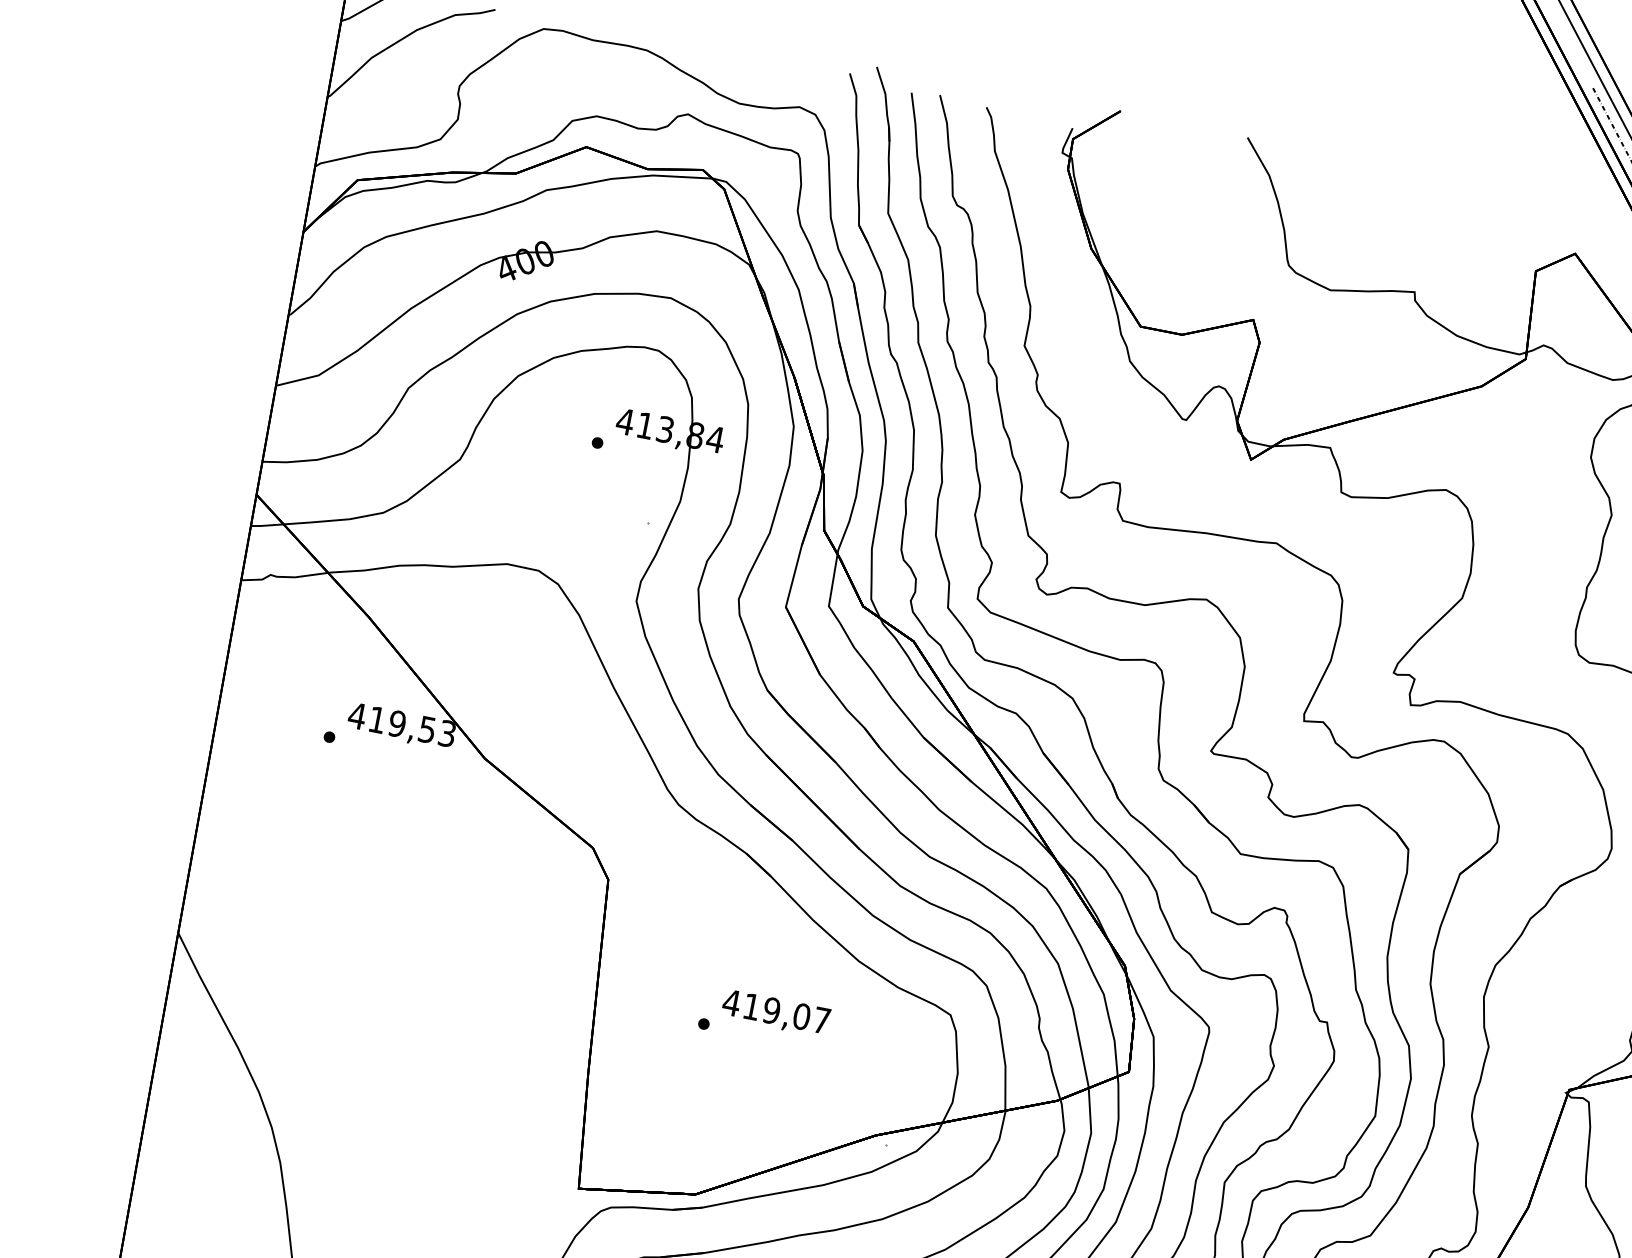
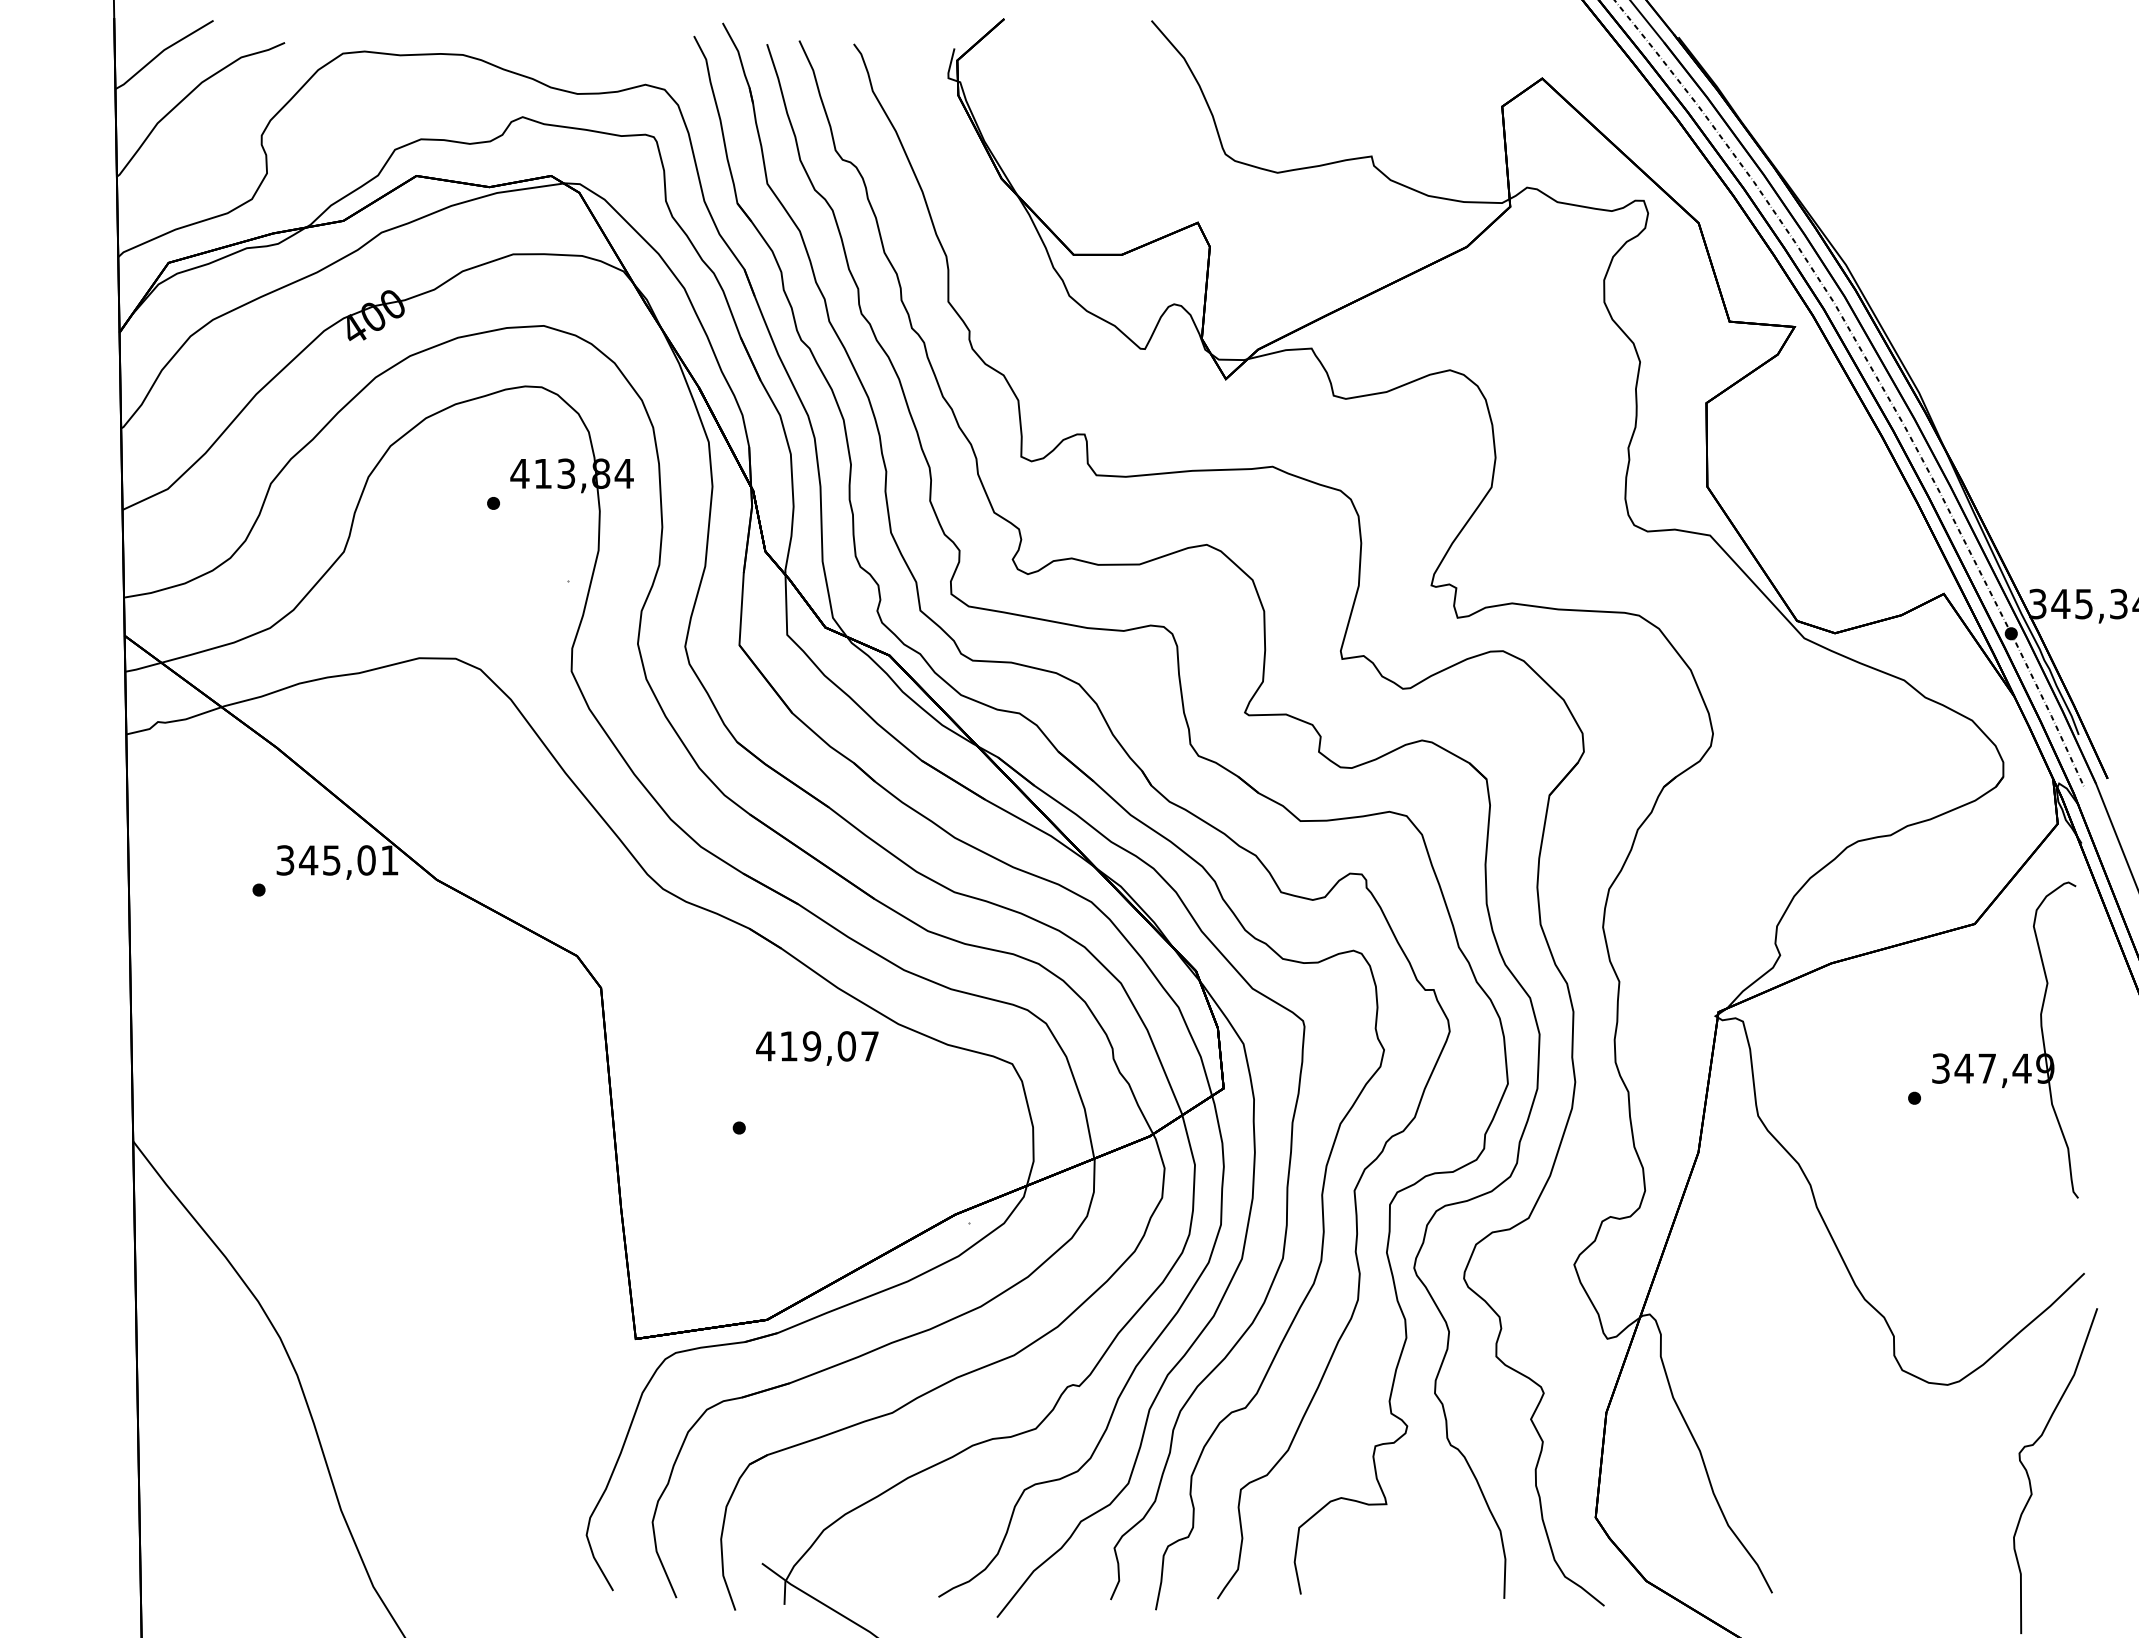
text: (401, 724) -> (336, 860), 419,53 -> 345,01
text: (776, 1013) -> (817, 1048), moved

